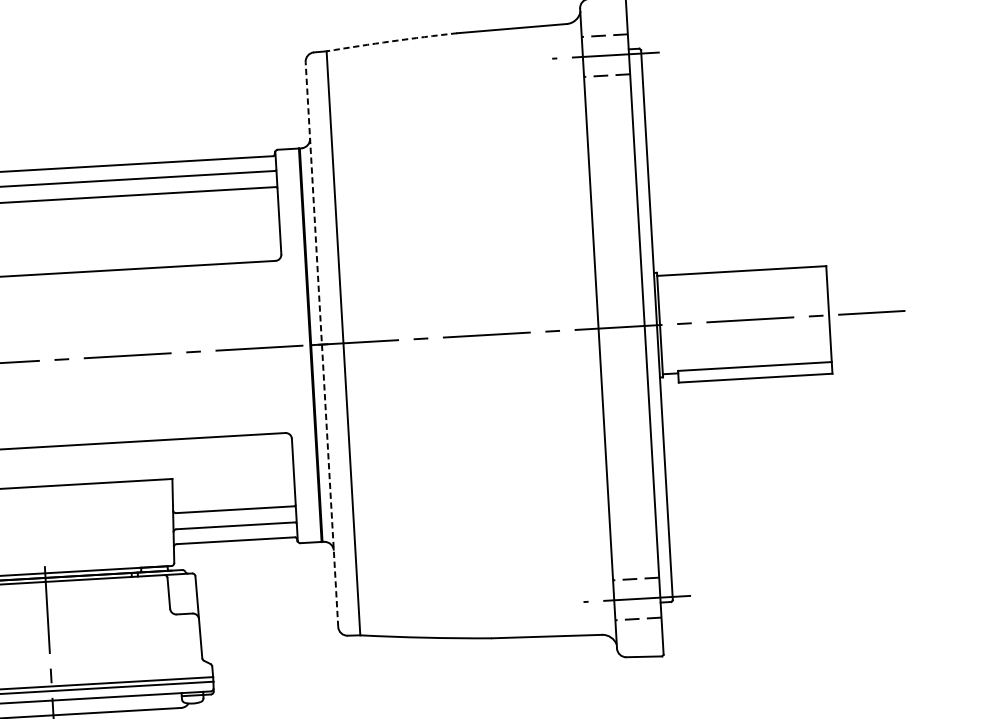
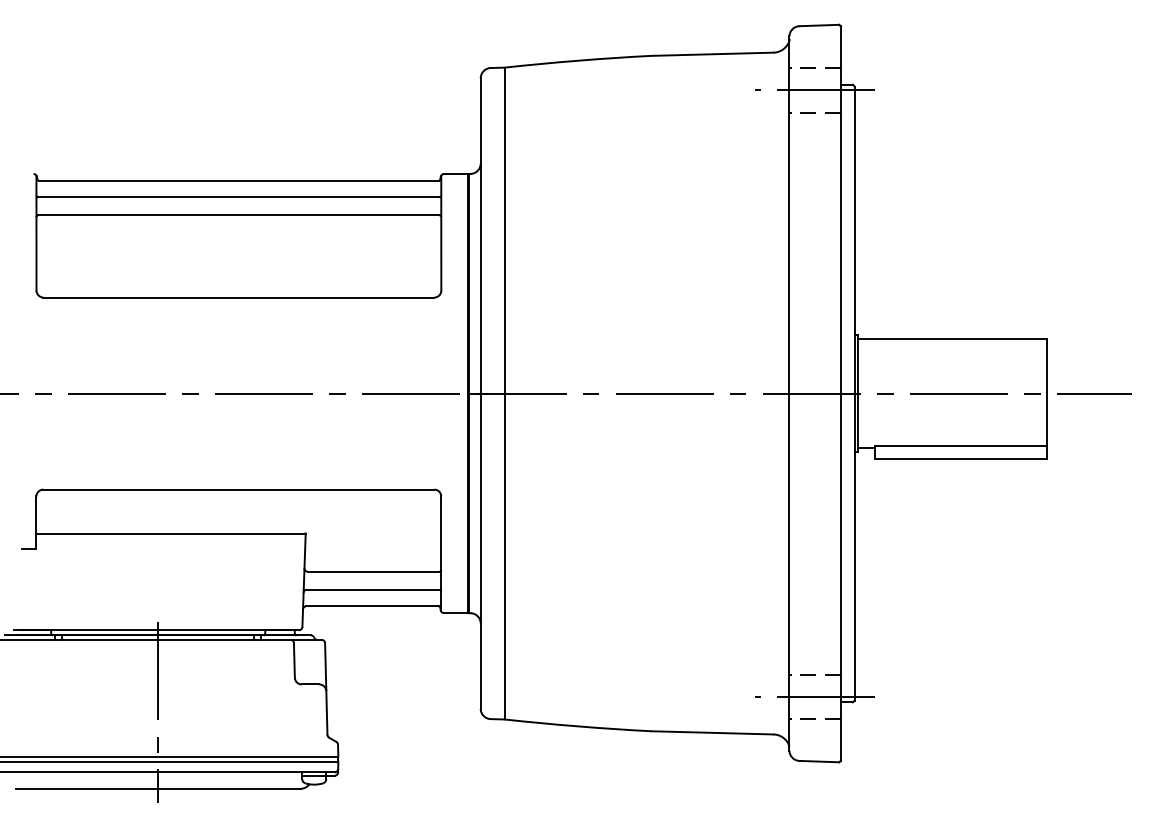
arc: (391, 41) -> (577, 60), dashed -> solid
line: (321, 344) -> (480, 393), dashed -> solid

